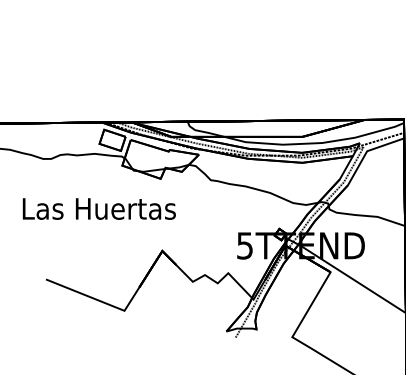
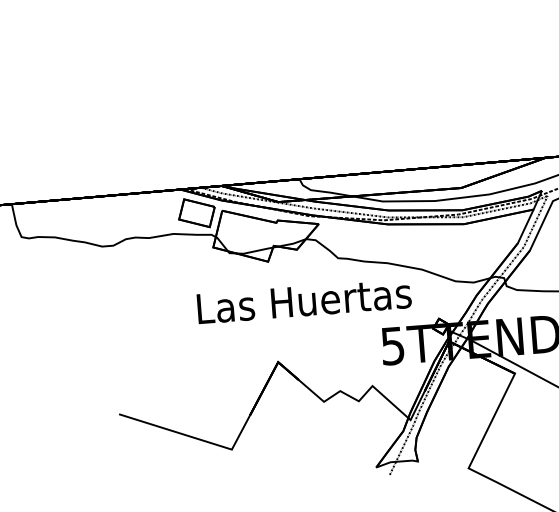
text: (98, 208) -> (303, 300), moved

